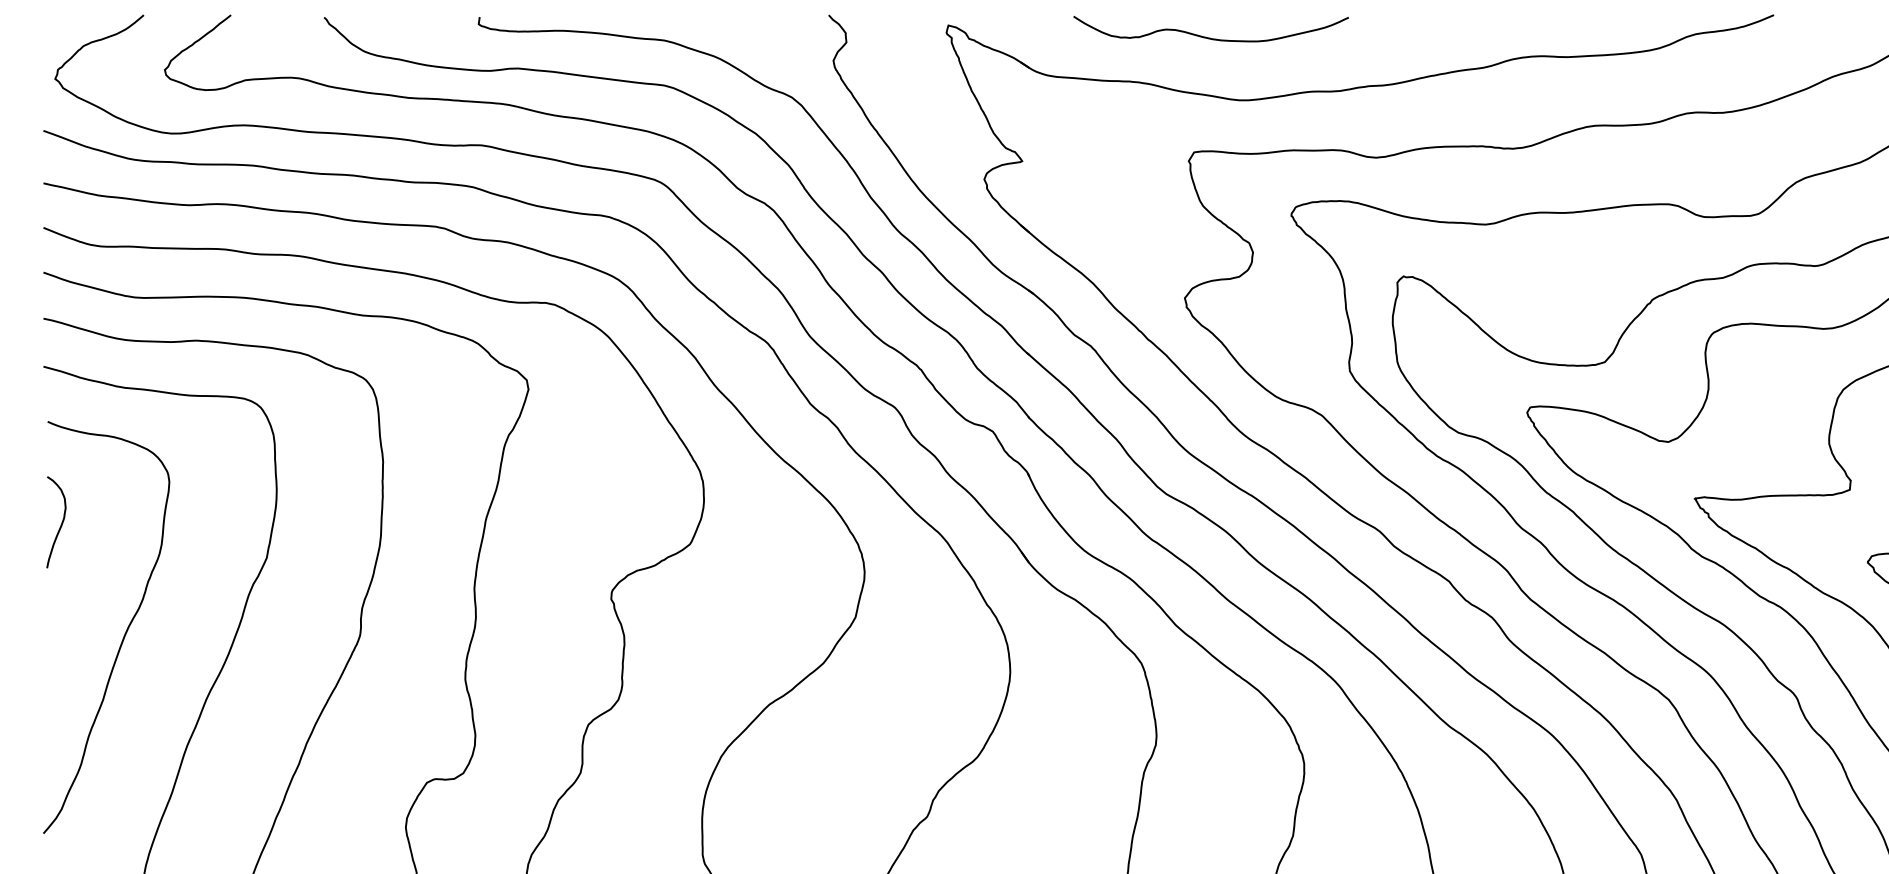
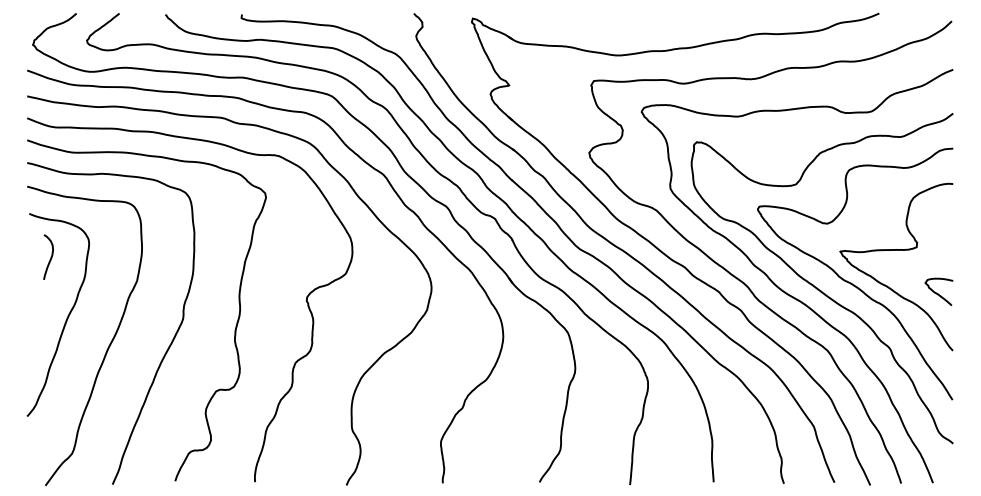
curve: (1207, 35) -> (600, 23), removed
curve: (60, 522) -> (50, 257), moved

